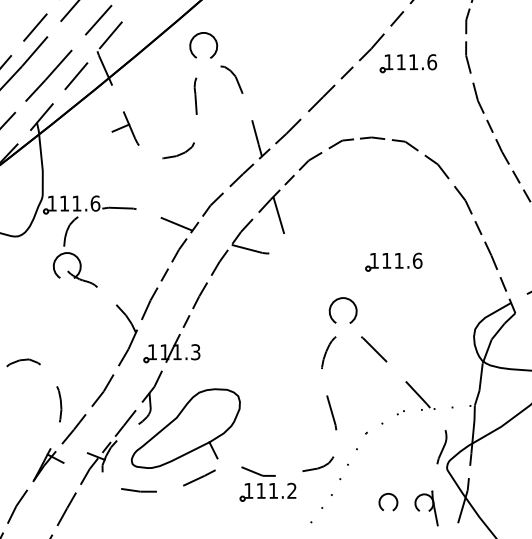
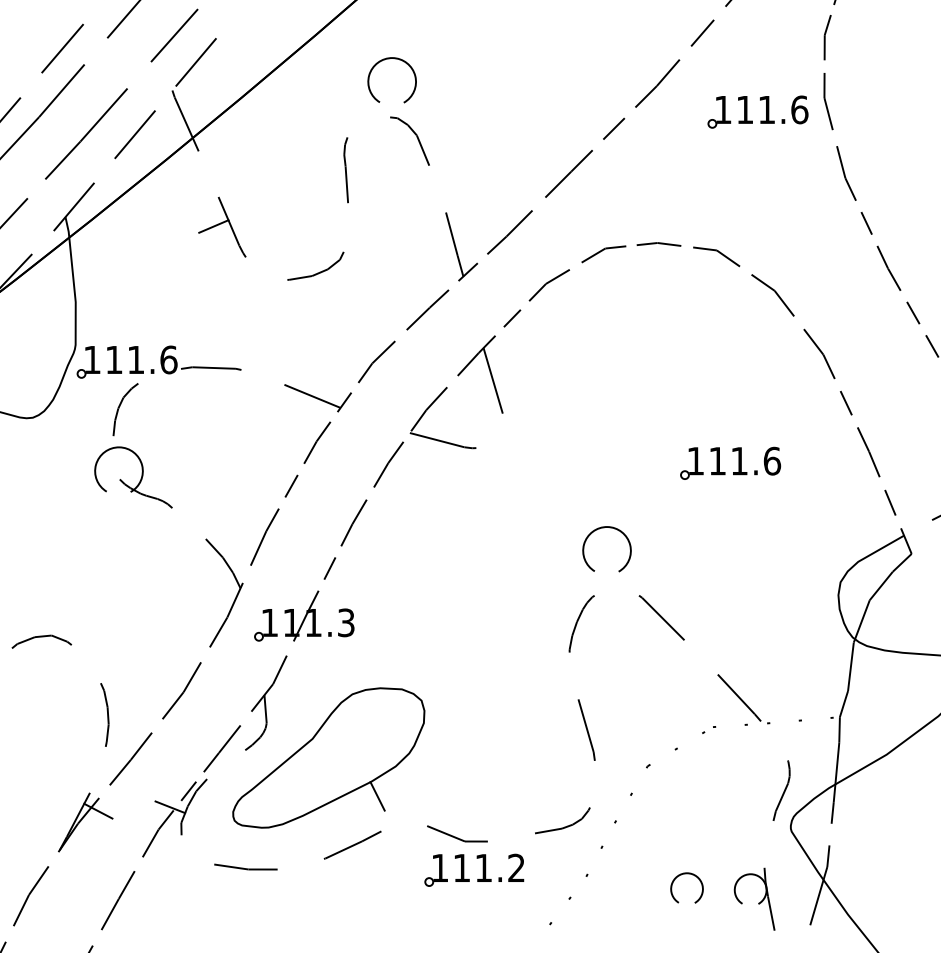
part: (195, 37) -> (377, 66), moved
part: (408, 63) -> (757, 112), moved
part: (393, 261) -> (729, 462), moved

